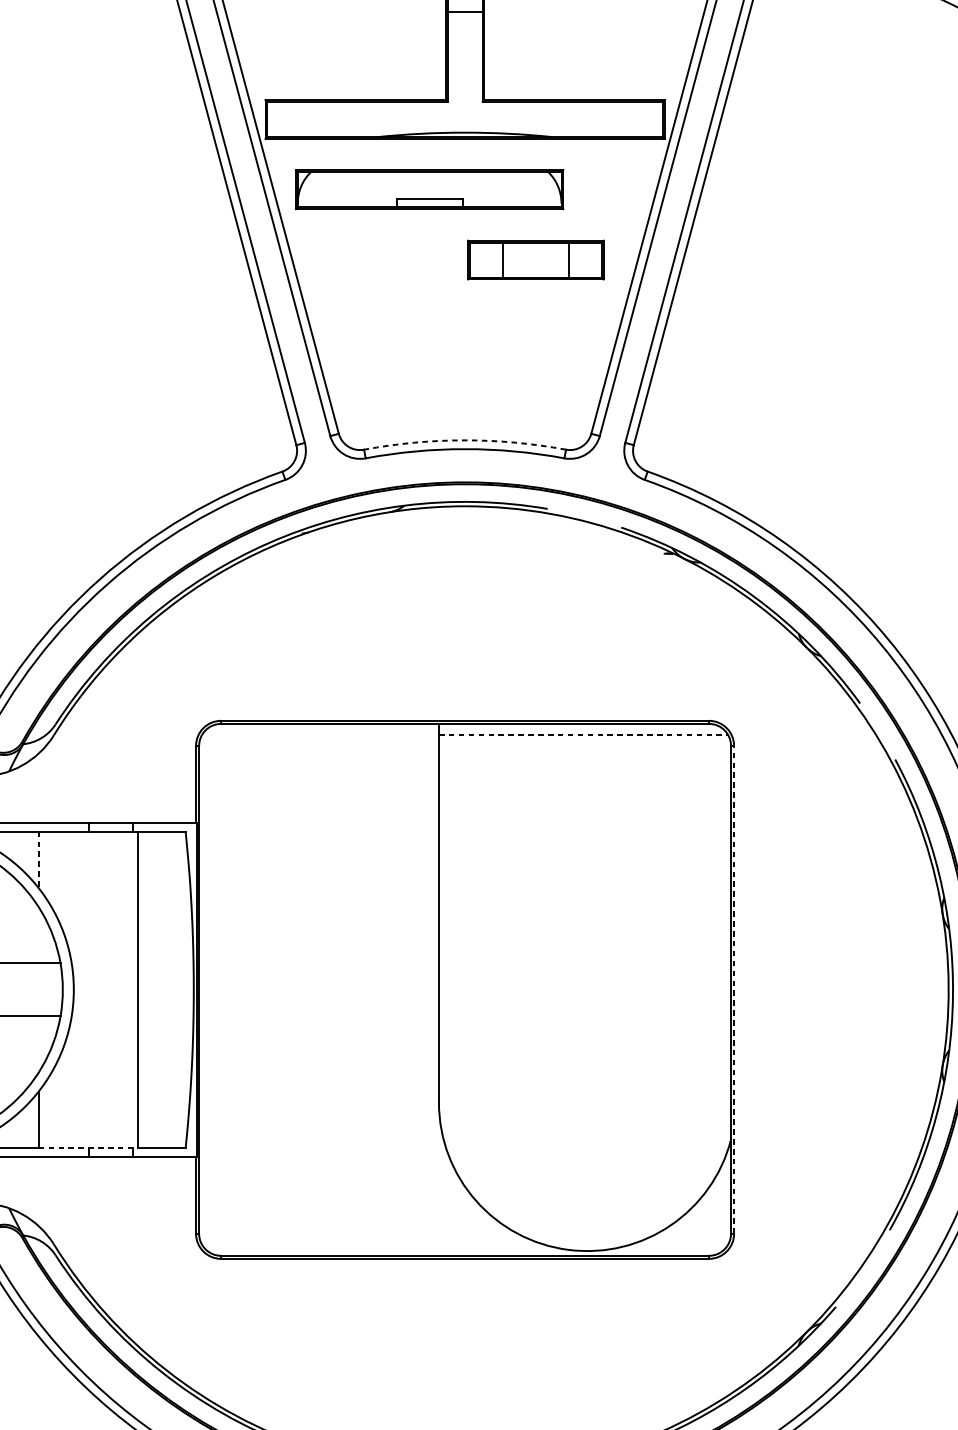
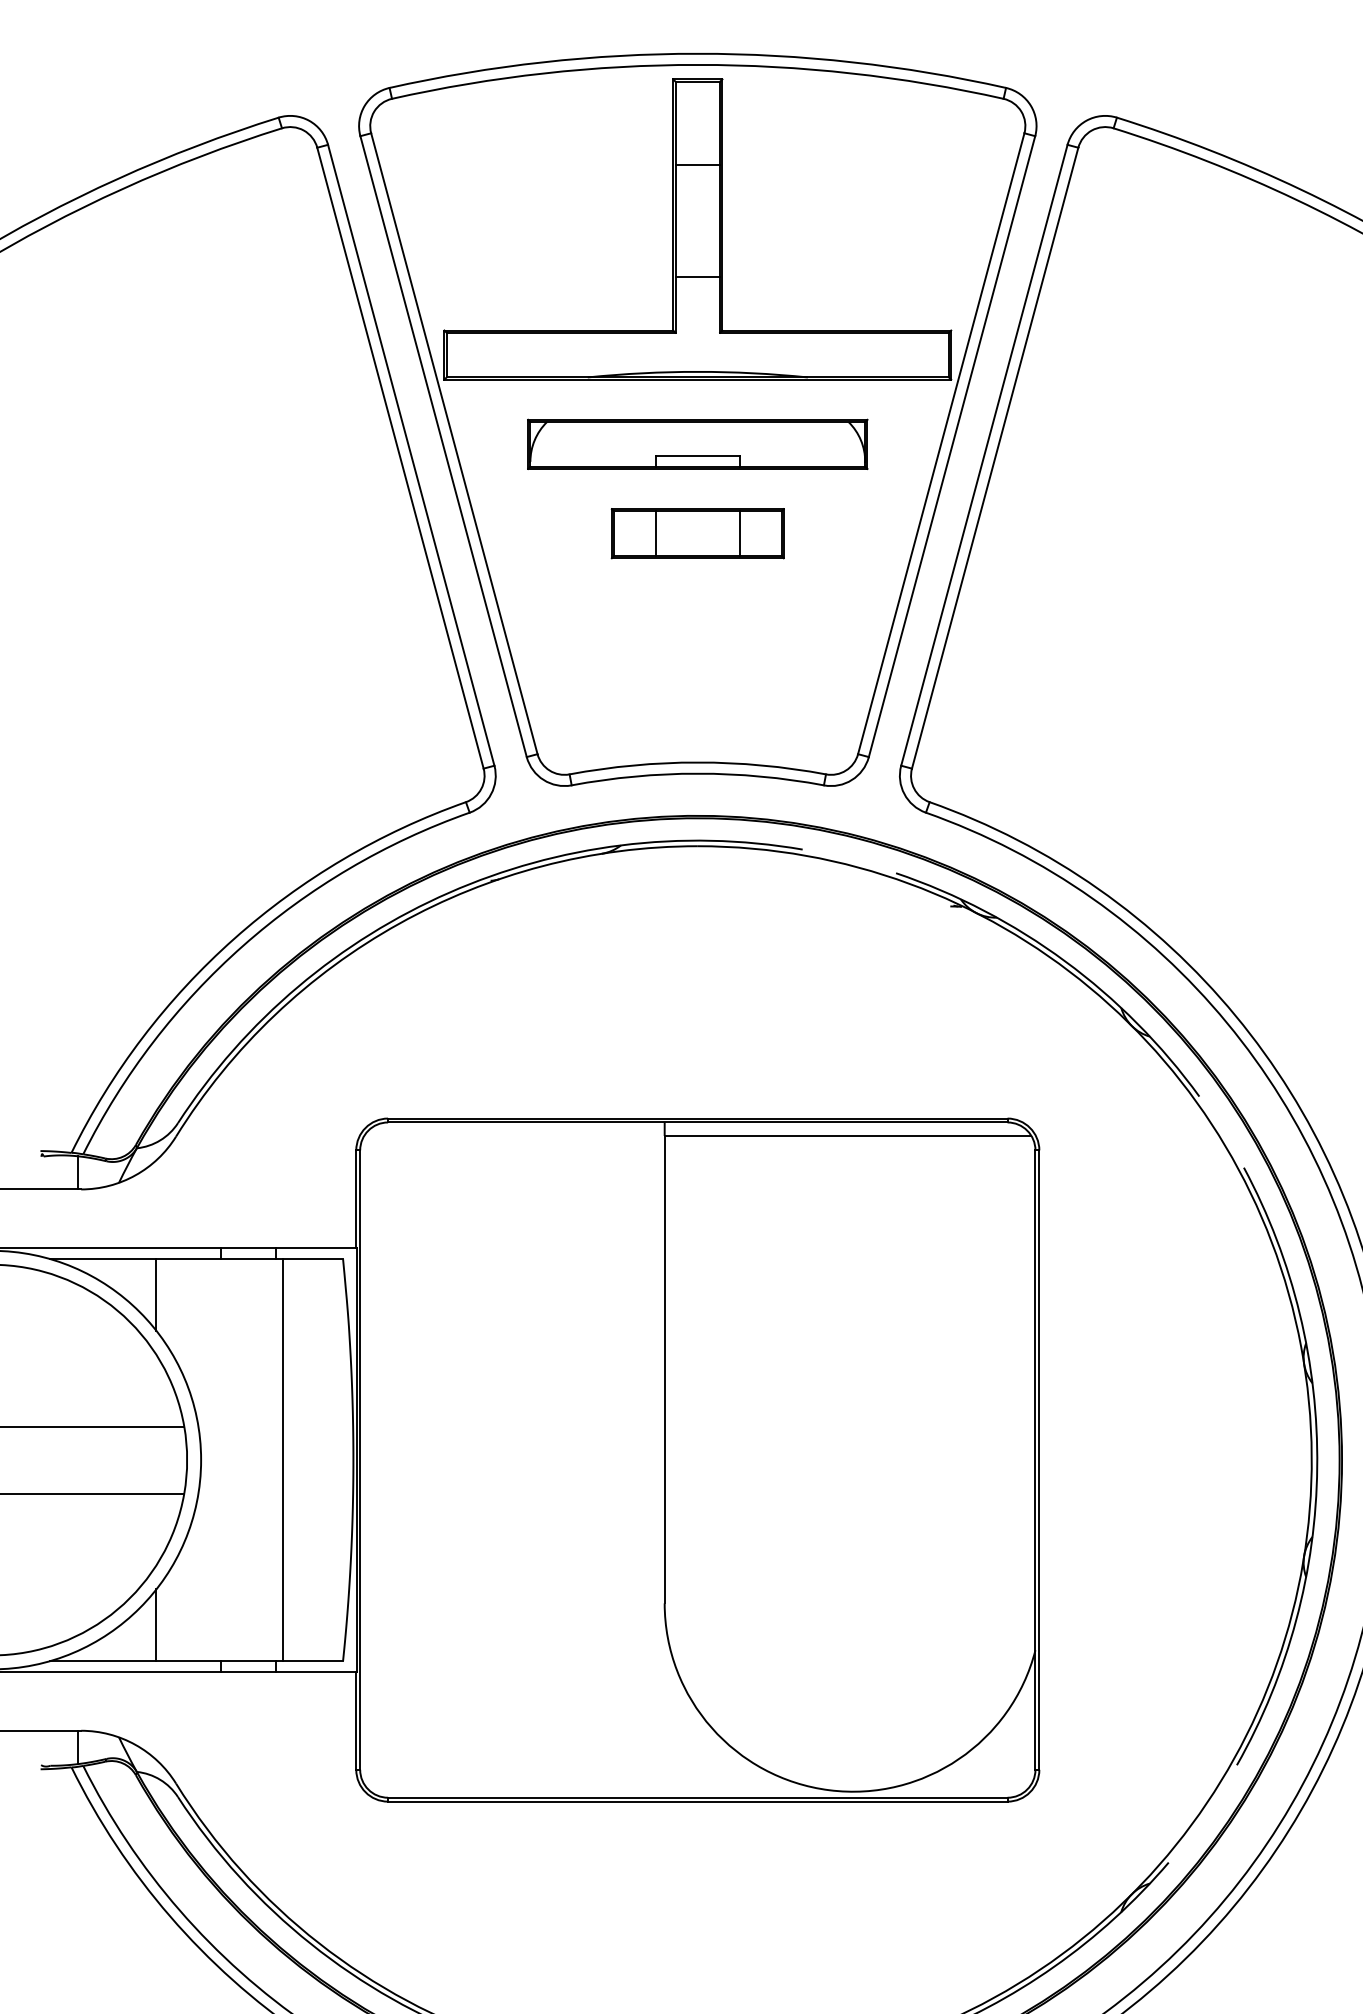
line: (464, 11) -> (697, 276), moved
part: (429, 189) -> (697, 443), moved
part: (535, 259) -> (697, 533), moved
arc: (464, 440) -> (697, 762), dashed -> solid
line: (583, 734) -> (848, 1135), dashed -> solid
line: (38, 860) -> (156, 1295), dashed -> solid
line: (734, 990) -> (1039, 1460), dashed -> solid
line: (89, 1148) -> (220, 1661), dashed -> solid

